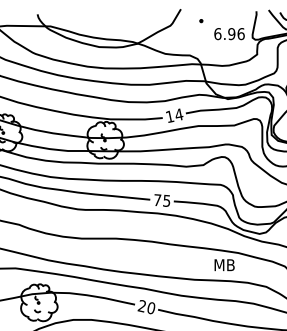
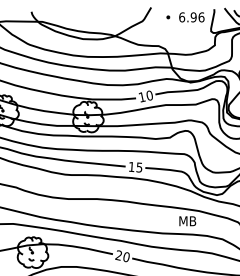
text: (229, 34) -> (191, 17), moved
text: (179, 114) -> (150, 95), 14 -> 10
text: (157, 200) -> (131, 167), 75 -> 15

